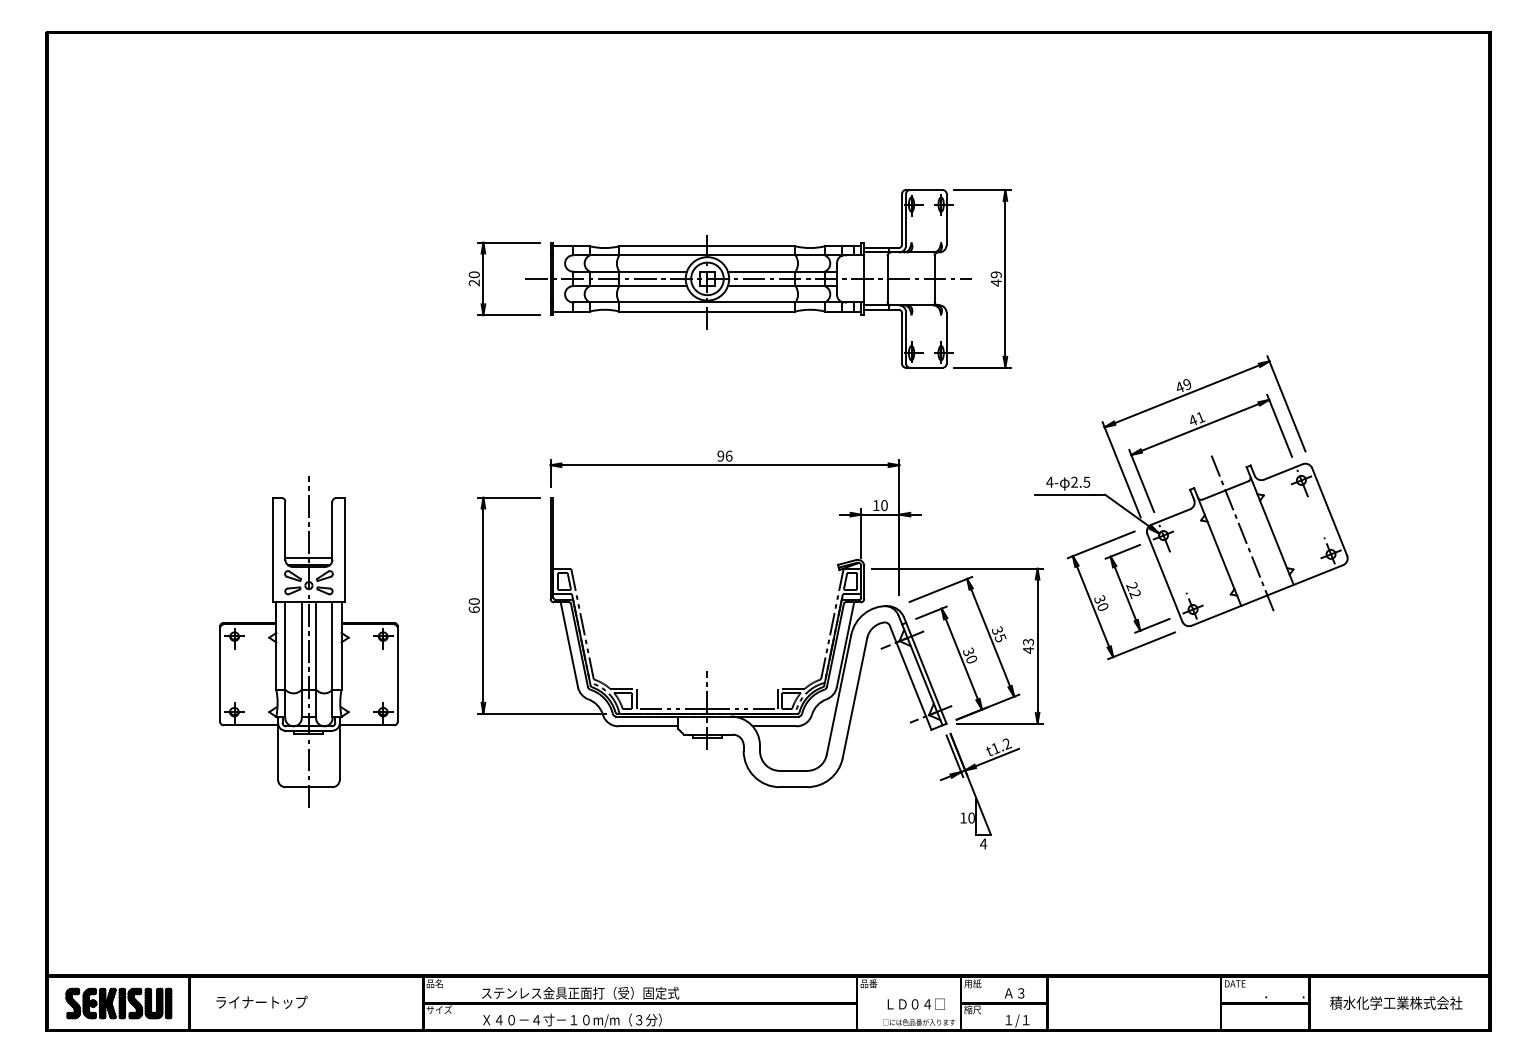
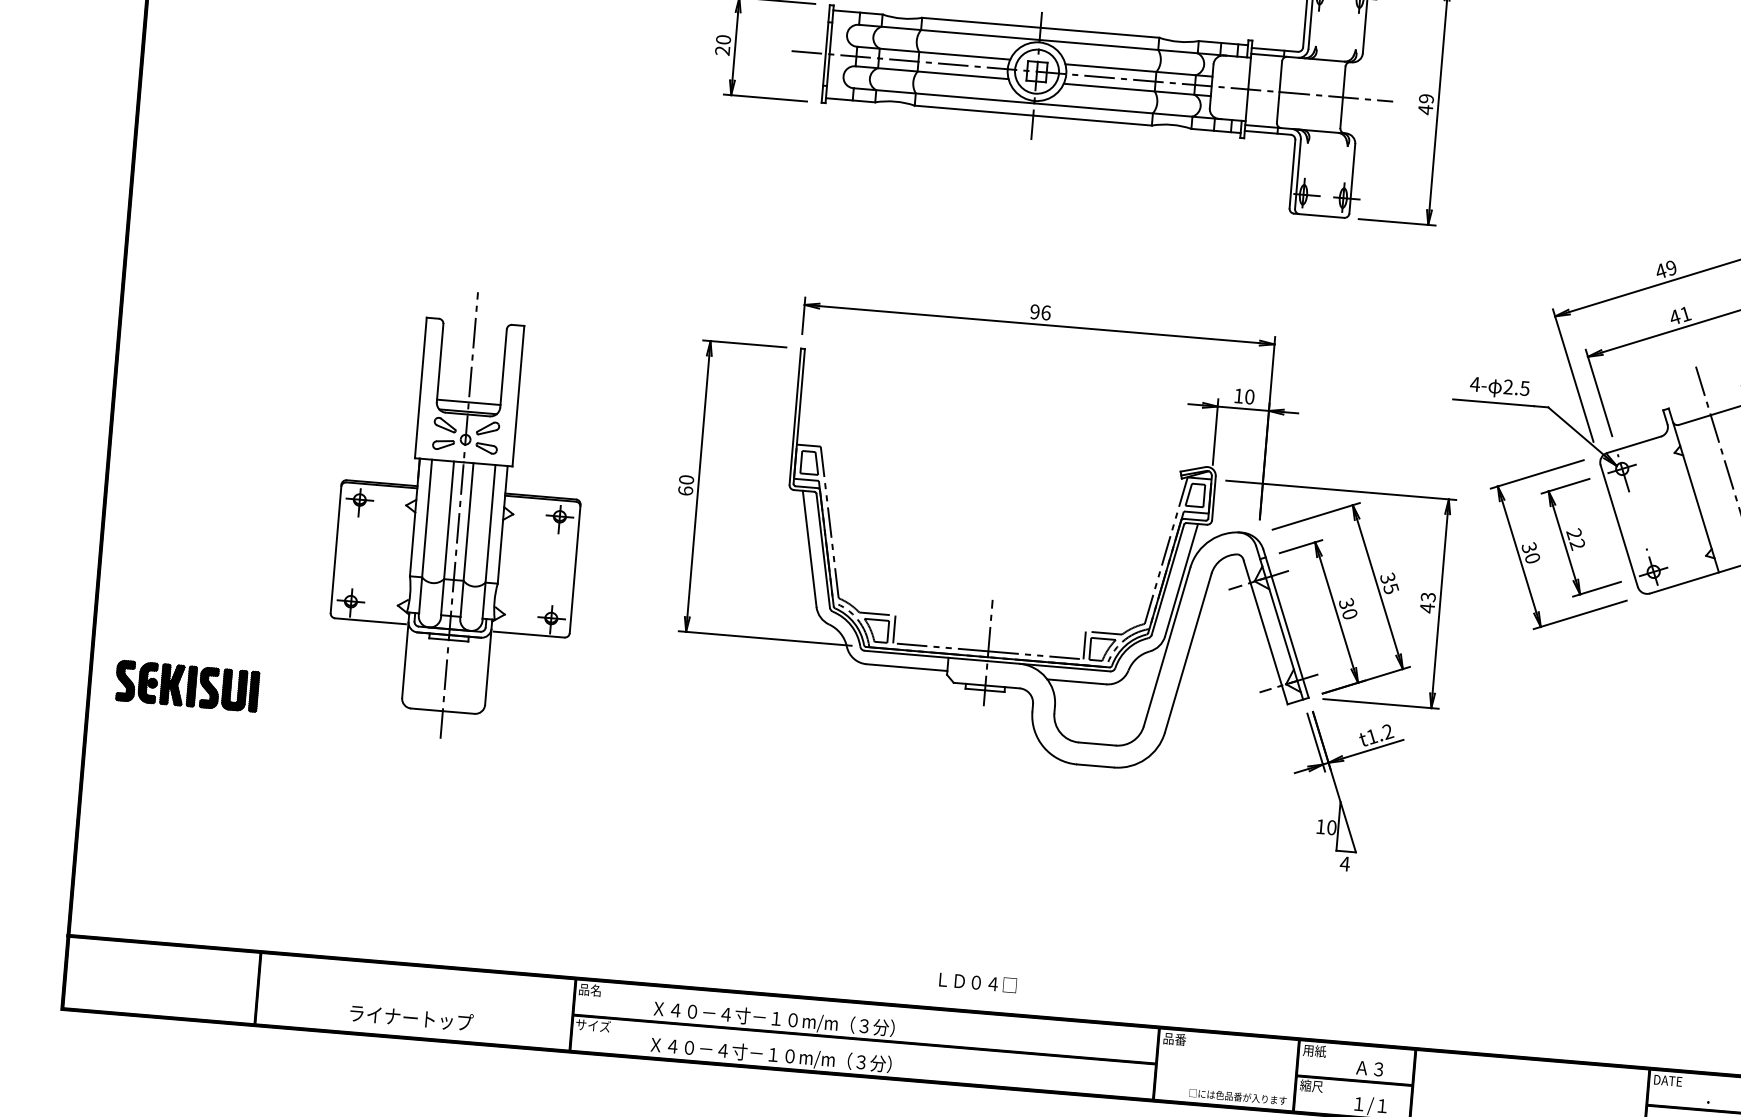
text: (580, 993) -> (785, 1019), ステンレス金具正面打（受）固定式 -> Ｘ４０－４寸－１０m/m（３分）
text: (261, 1001) -> (411, 1016), moved
part: (118, 1003) -> (186, 686), moved
text: (915, 1003) -> (976, 981), moved

